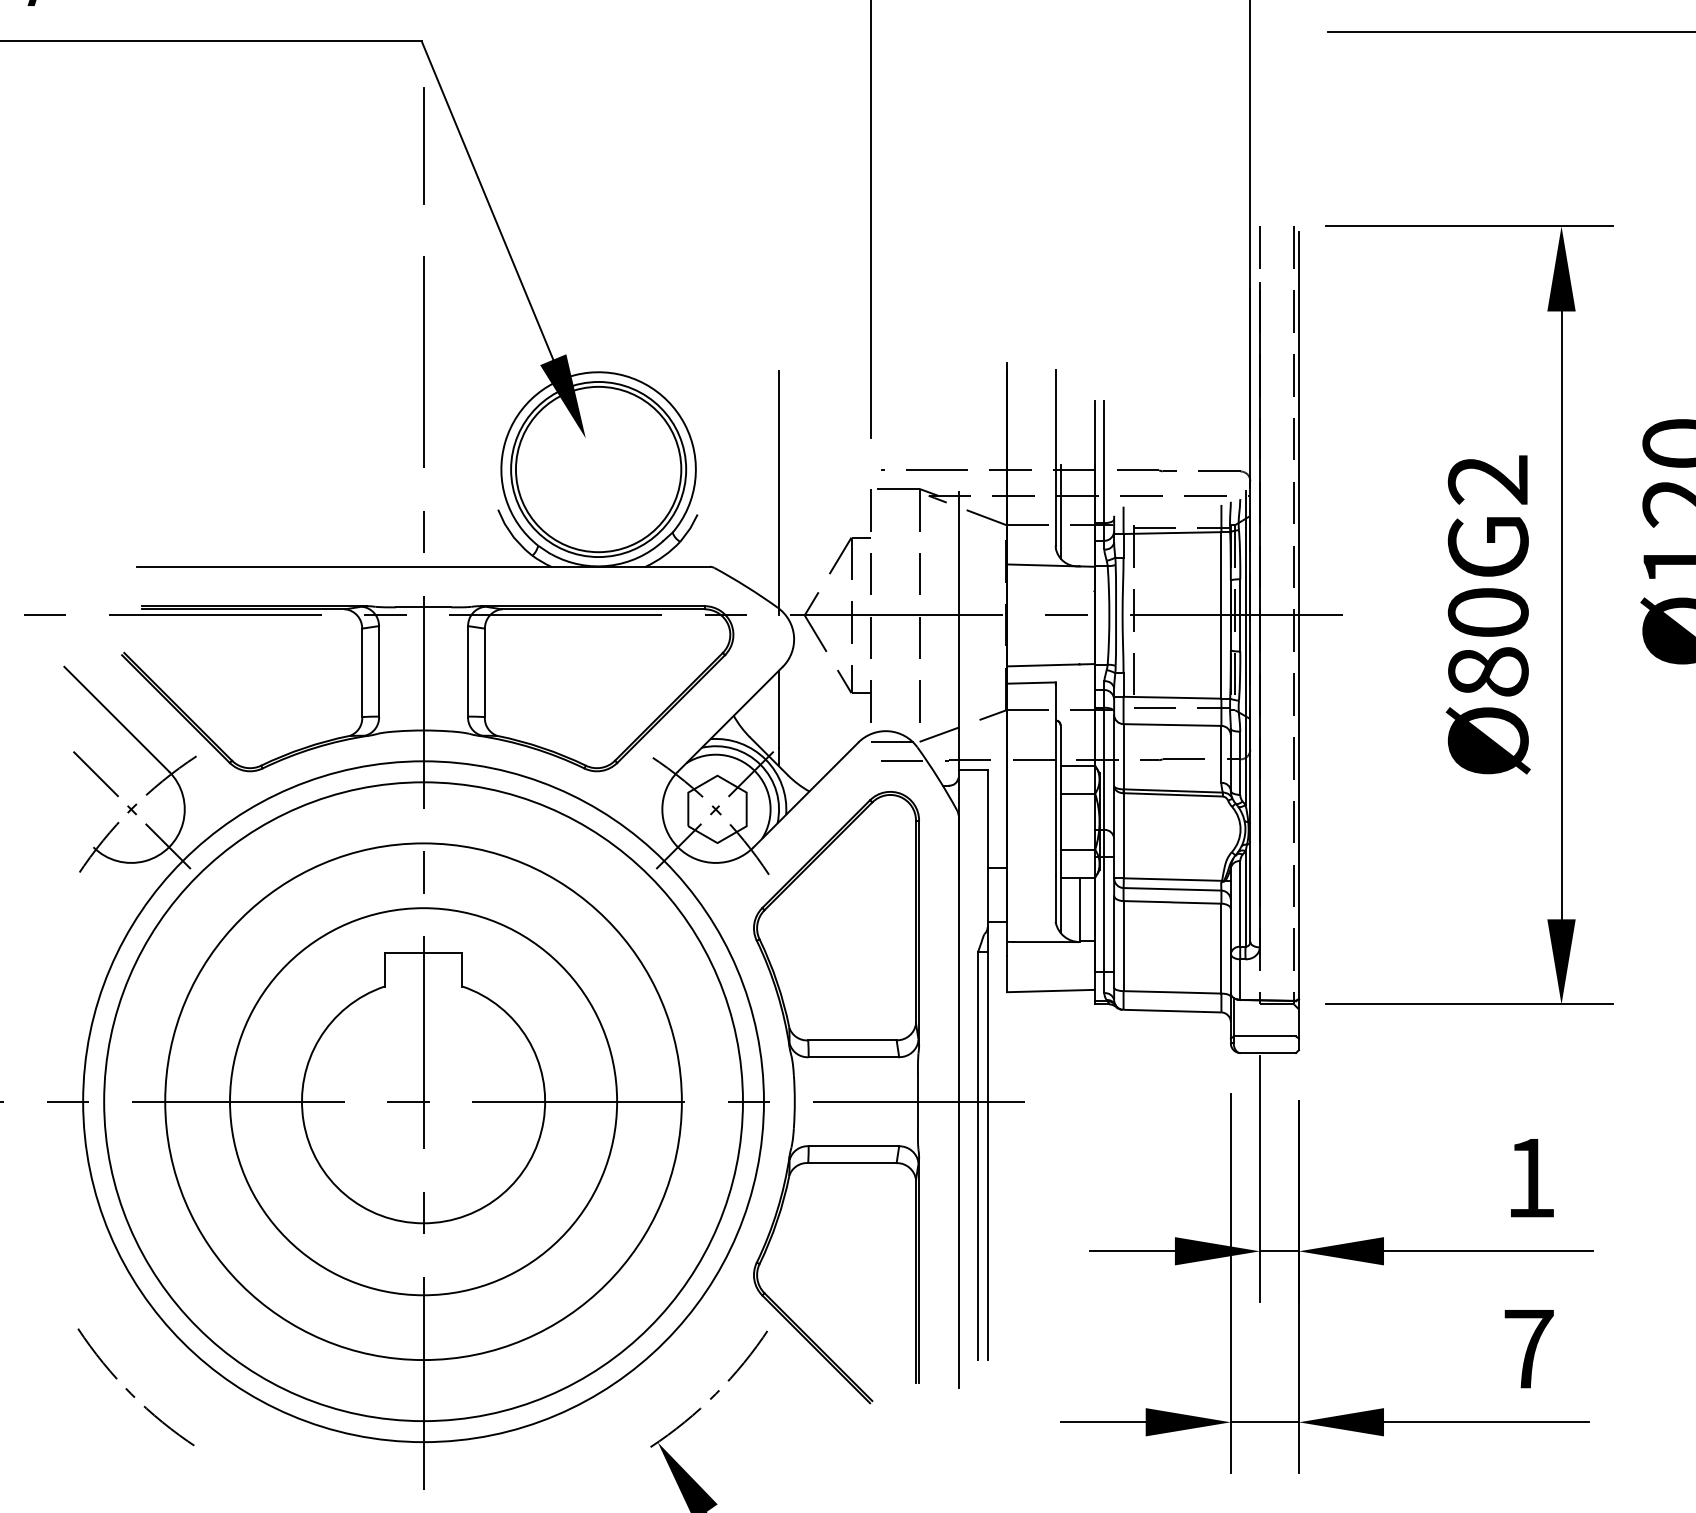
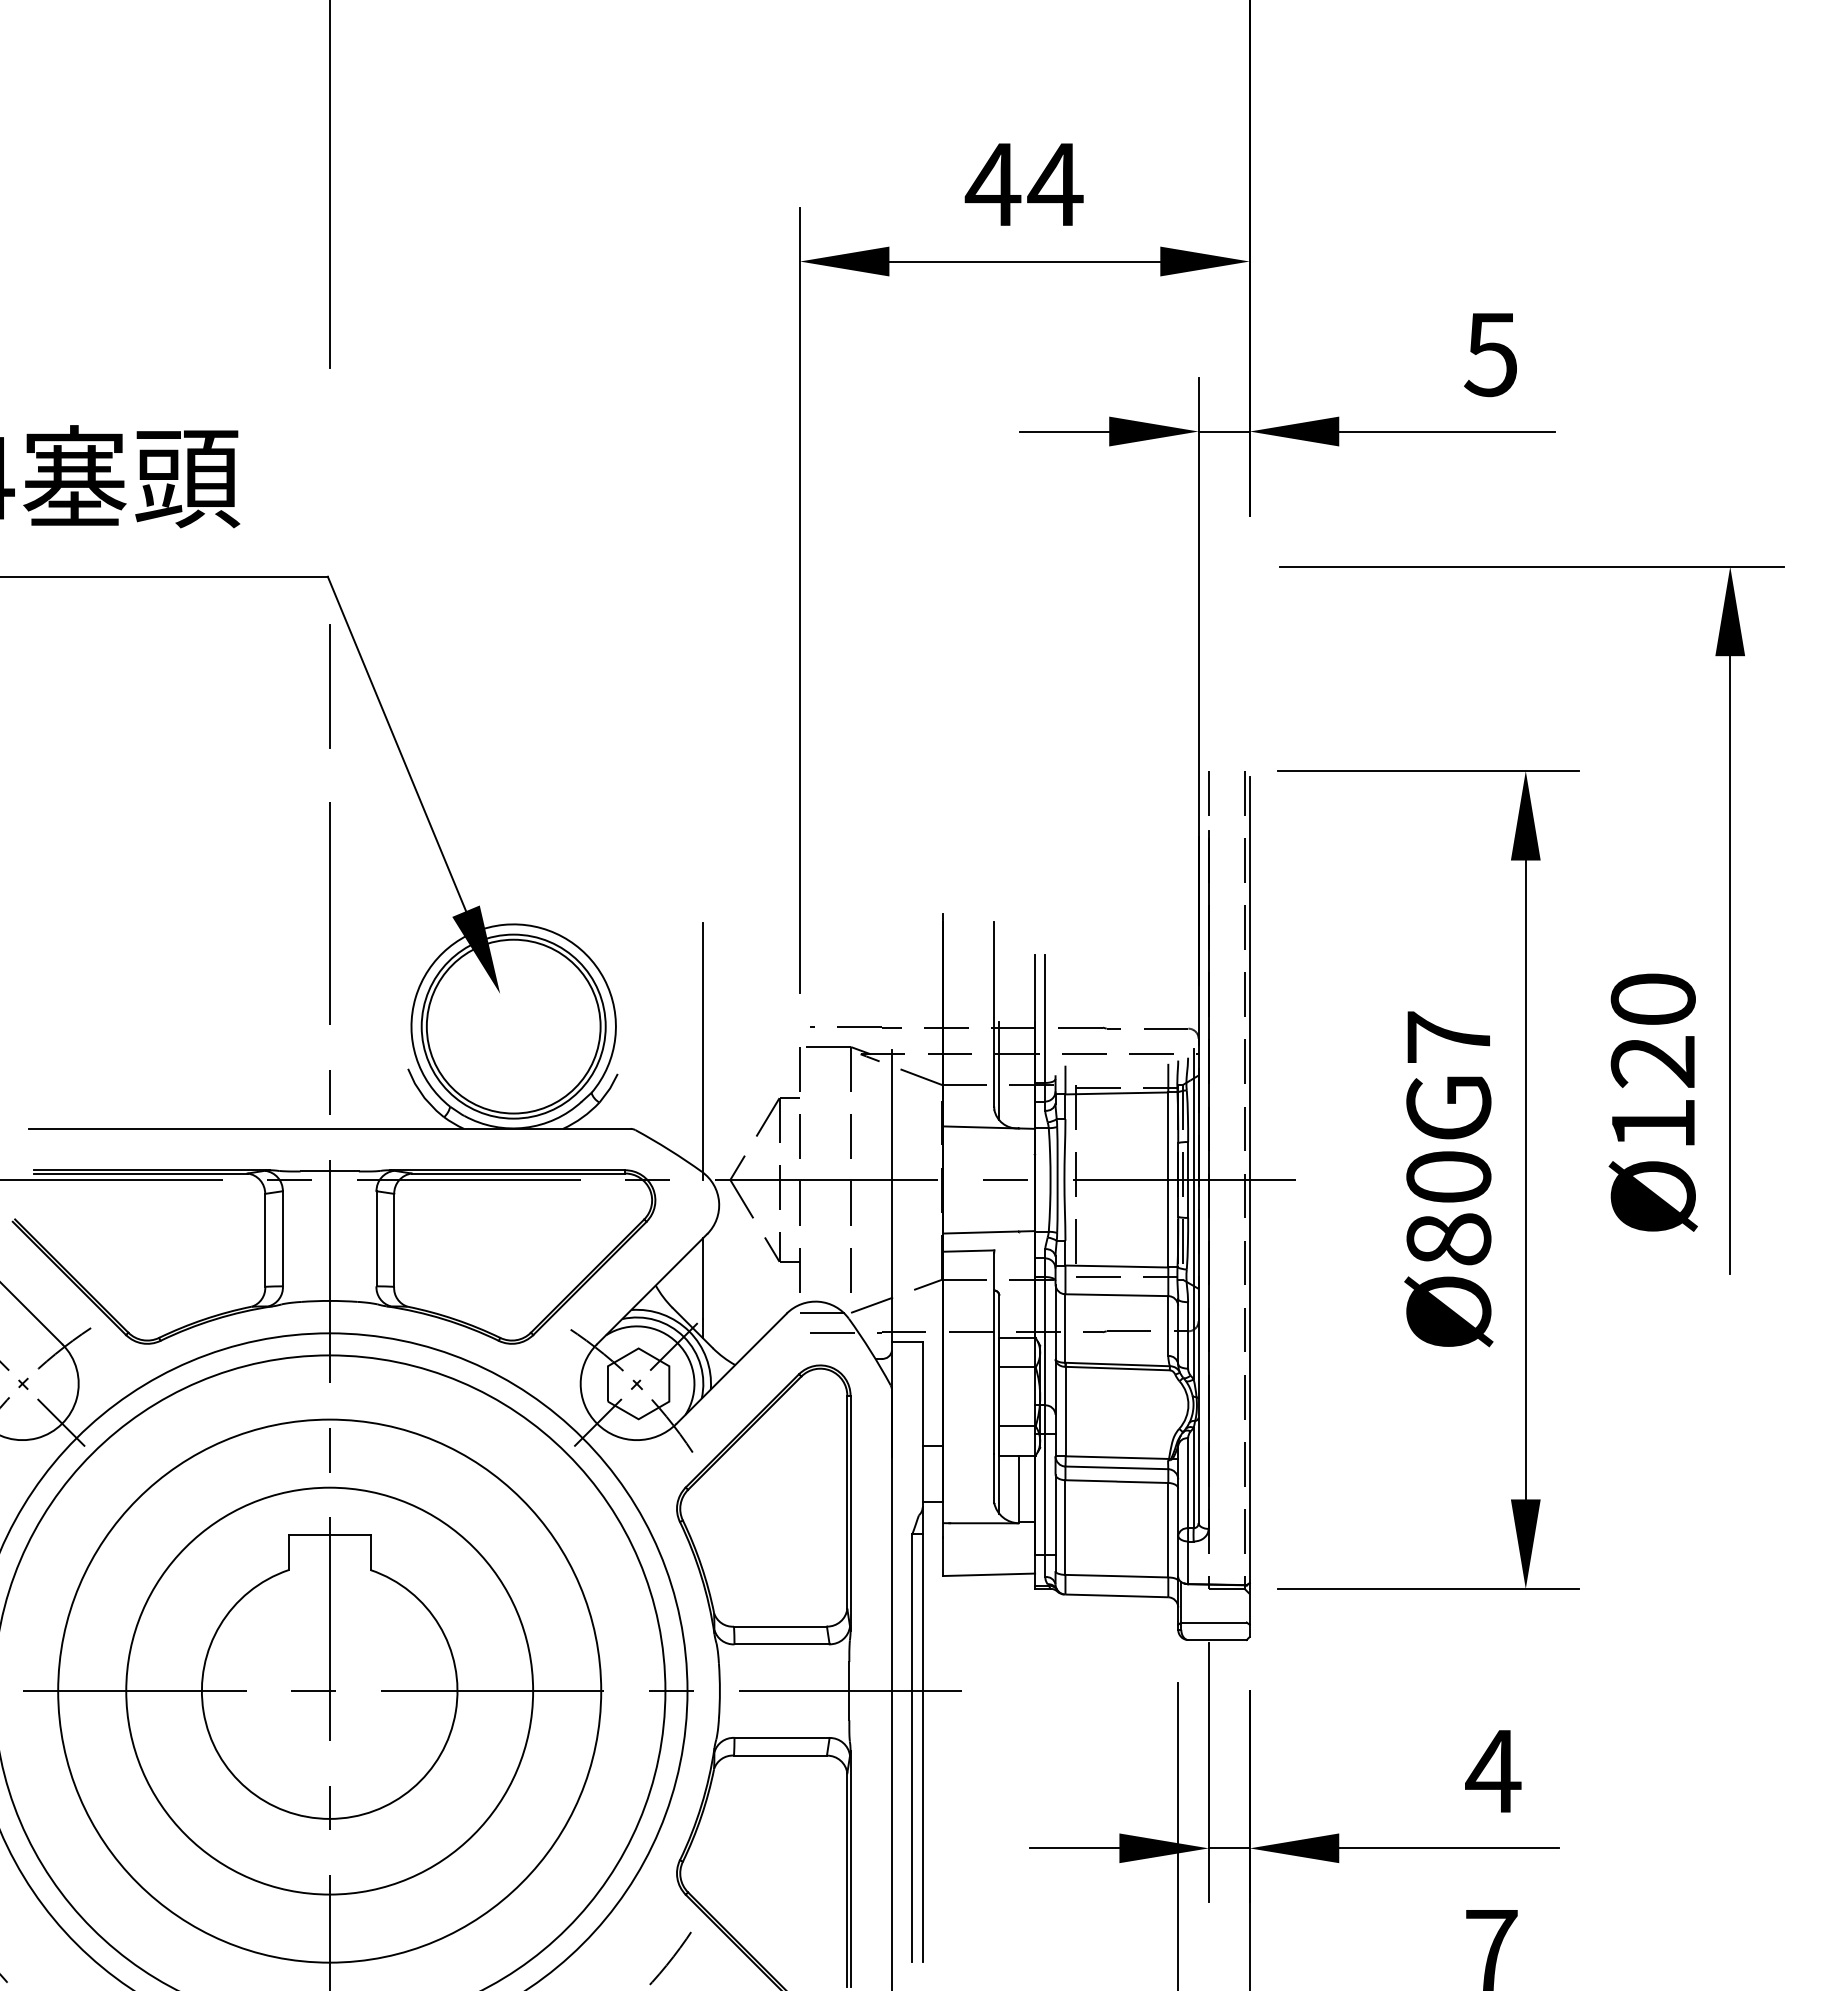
text: (1487, 479) -> (1447, 1037), Ø80G2 -> Ø80G7
text: (1530, 1178) -> (1493, 1771), 1 -> 4

